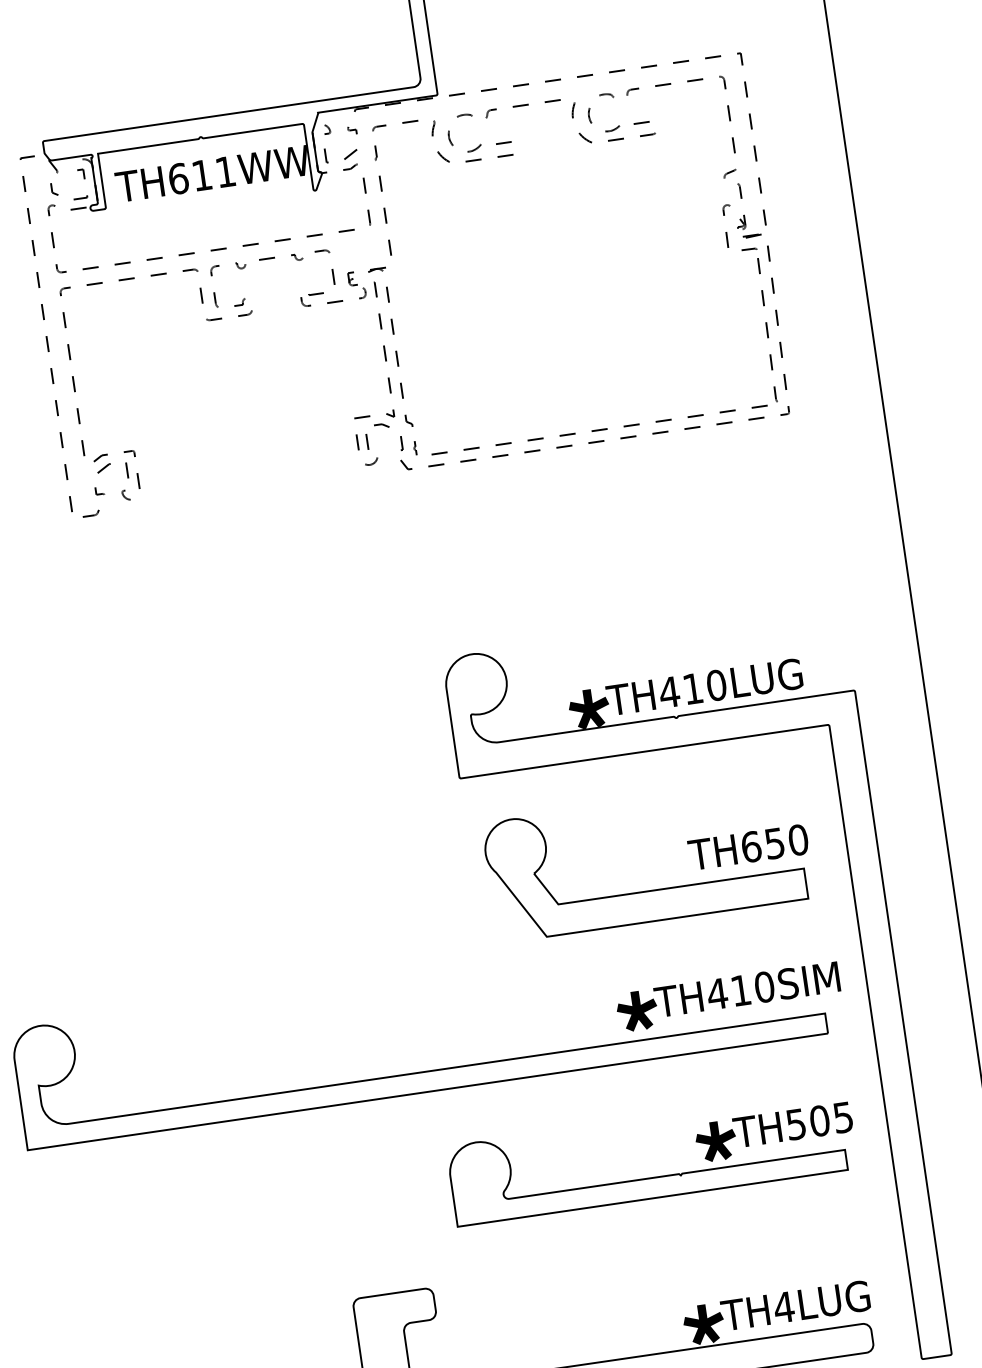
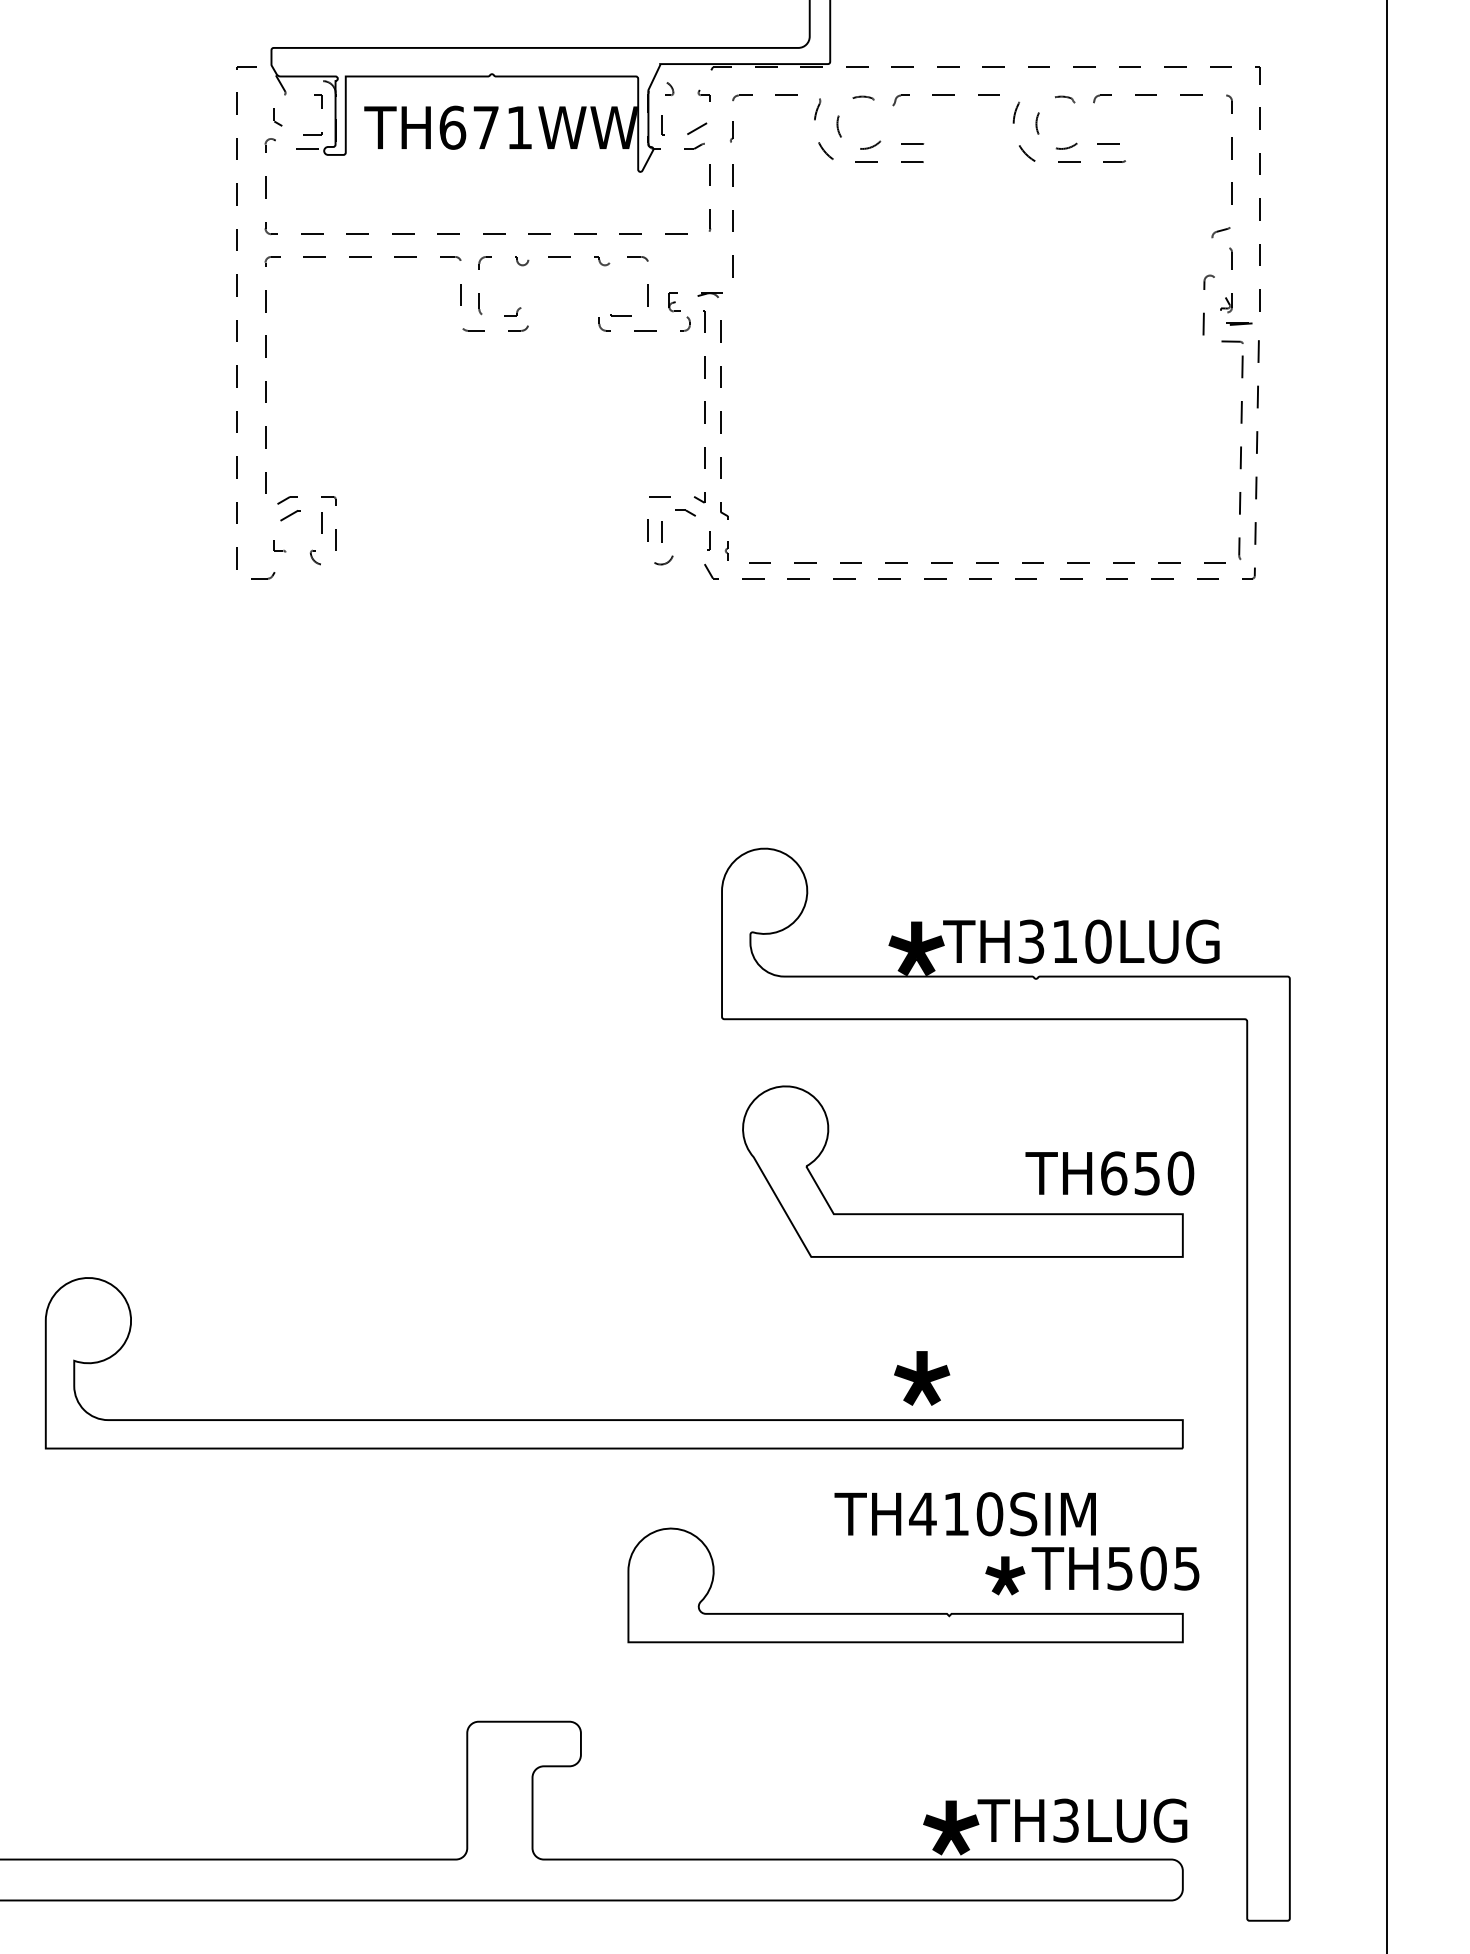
text: (201, 175) -> (485, 127), TH611WW -> TH671WW
text: (669, 692) -> (1031, 941), TH410LUG -> TH310LUG
text: (746, 990) -> (964, 1514), moved
part: (716, 1141) -> (1005, 1575), size x0.7
text: (783, 1307) -> (1065, 1820), TH4LUG -> TH3LUG

